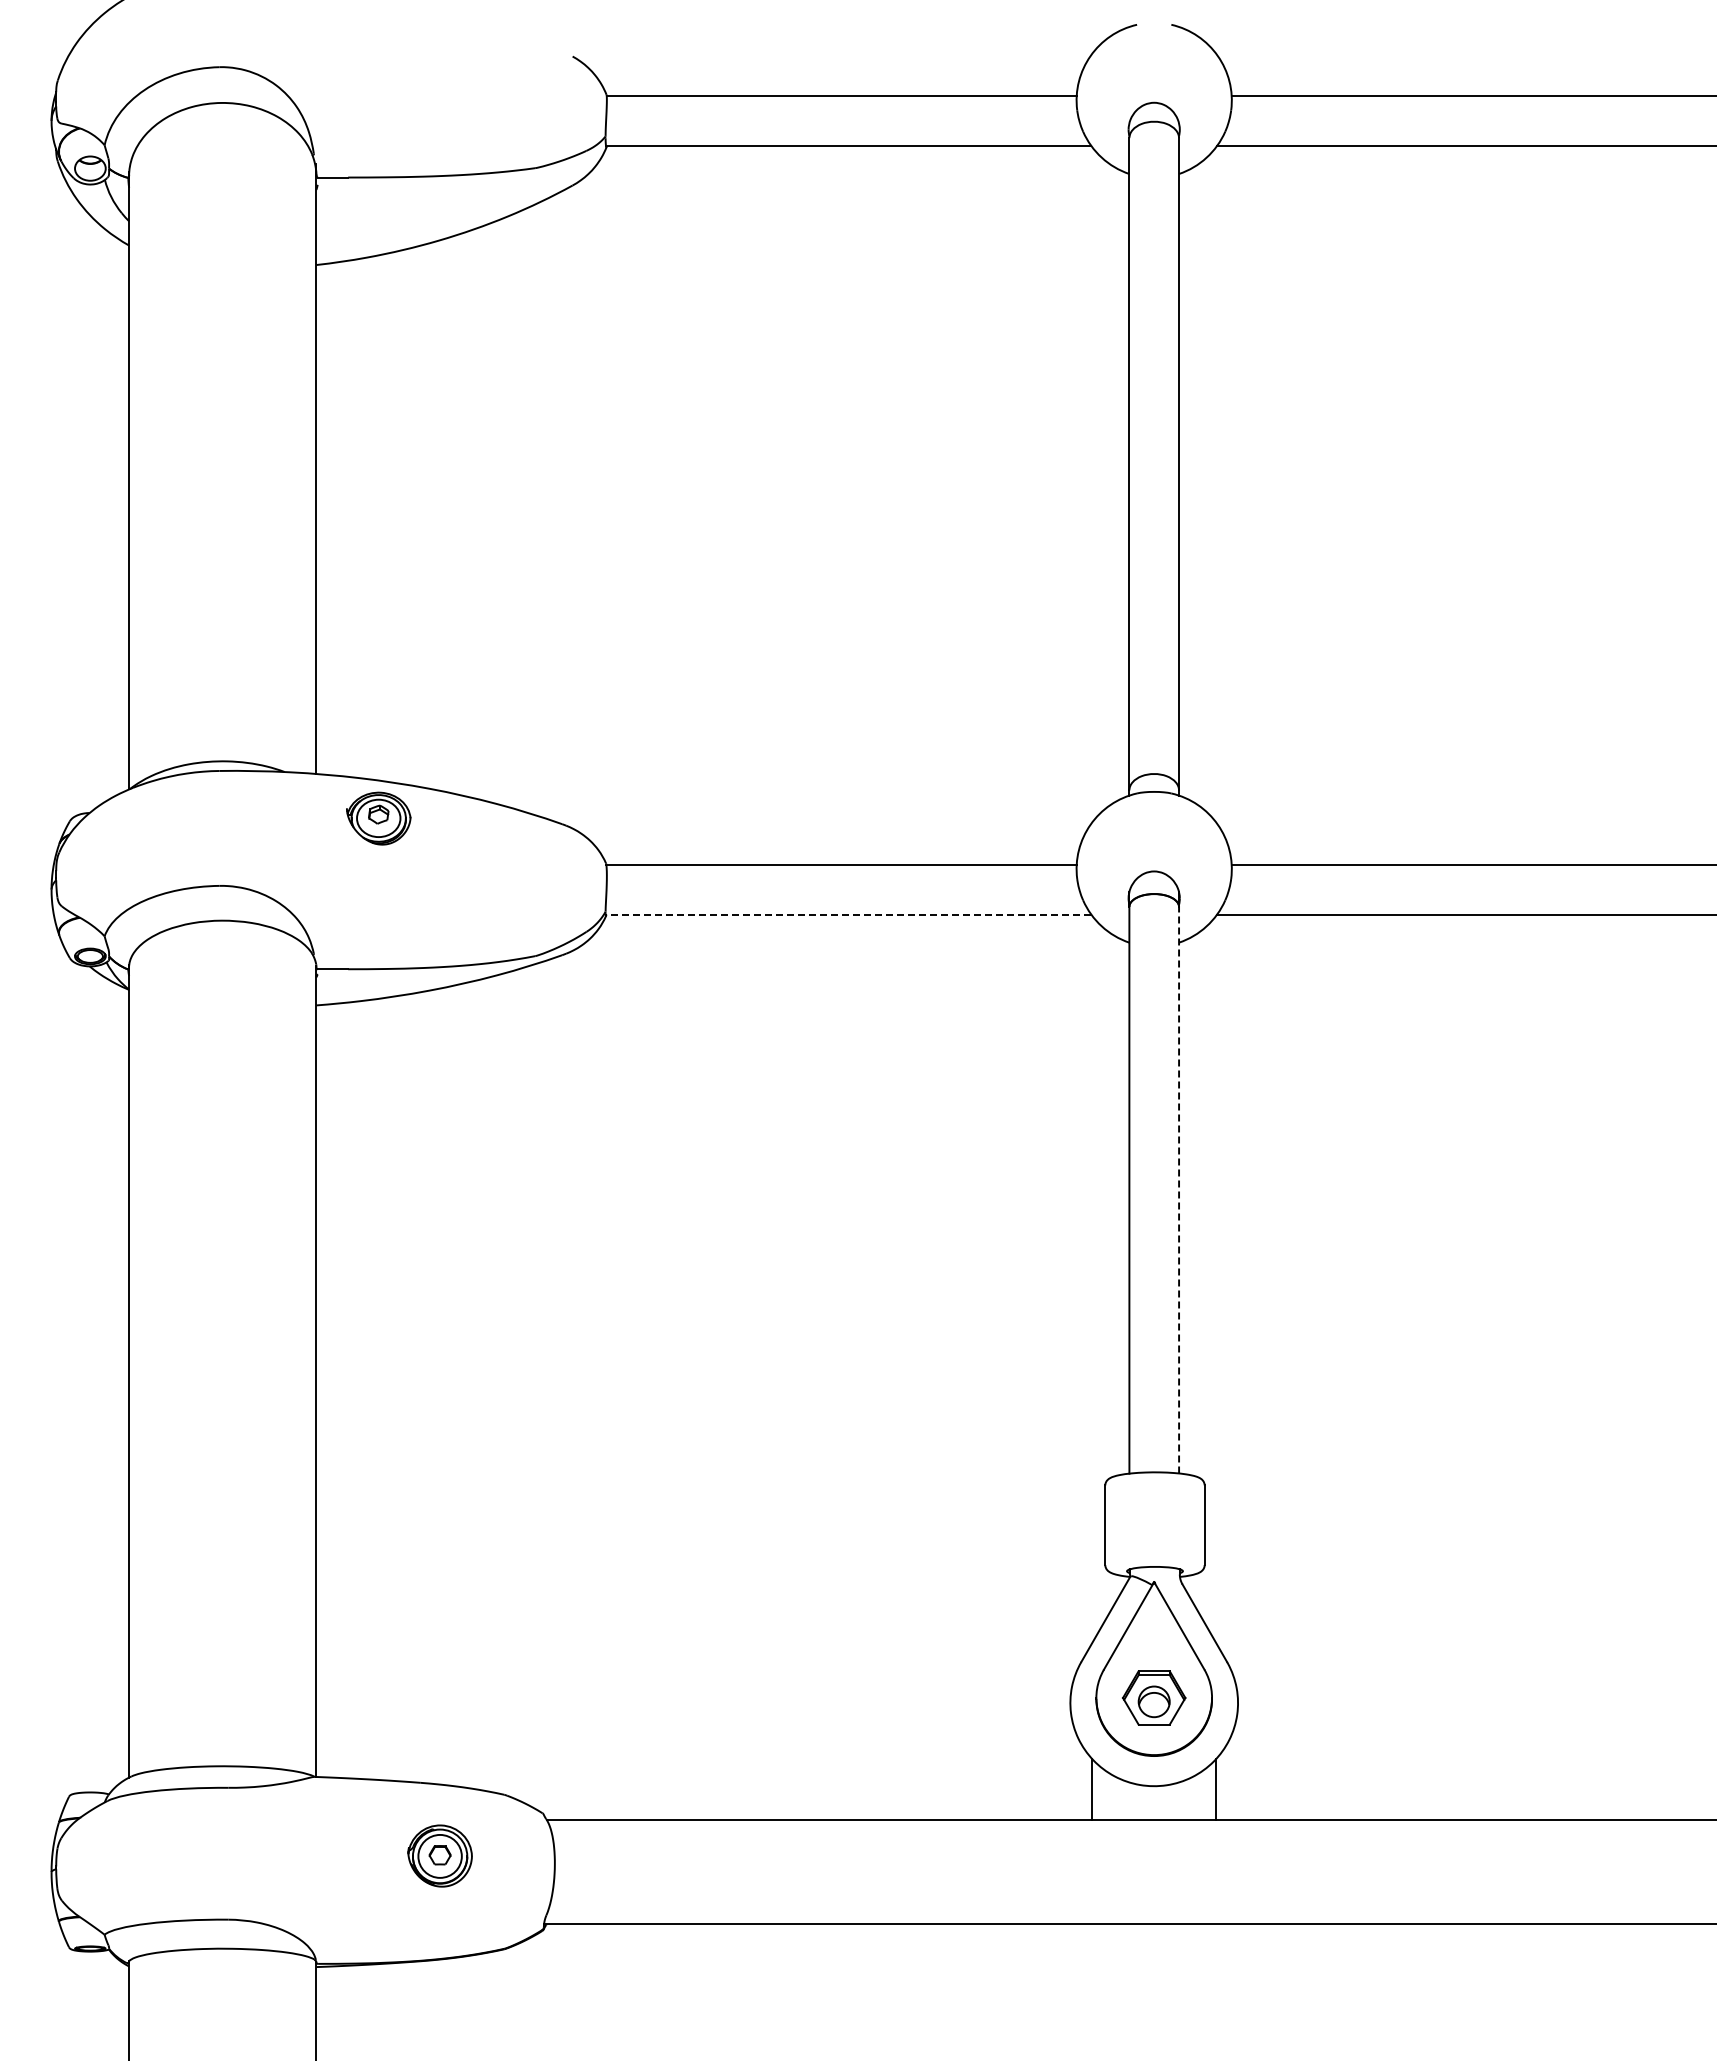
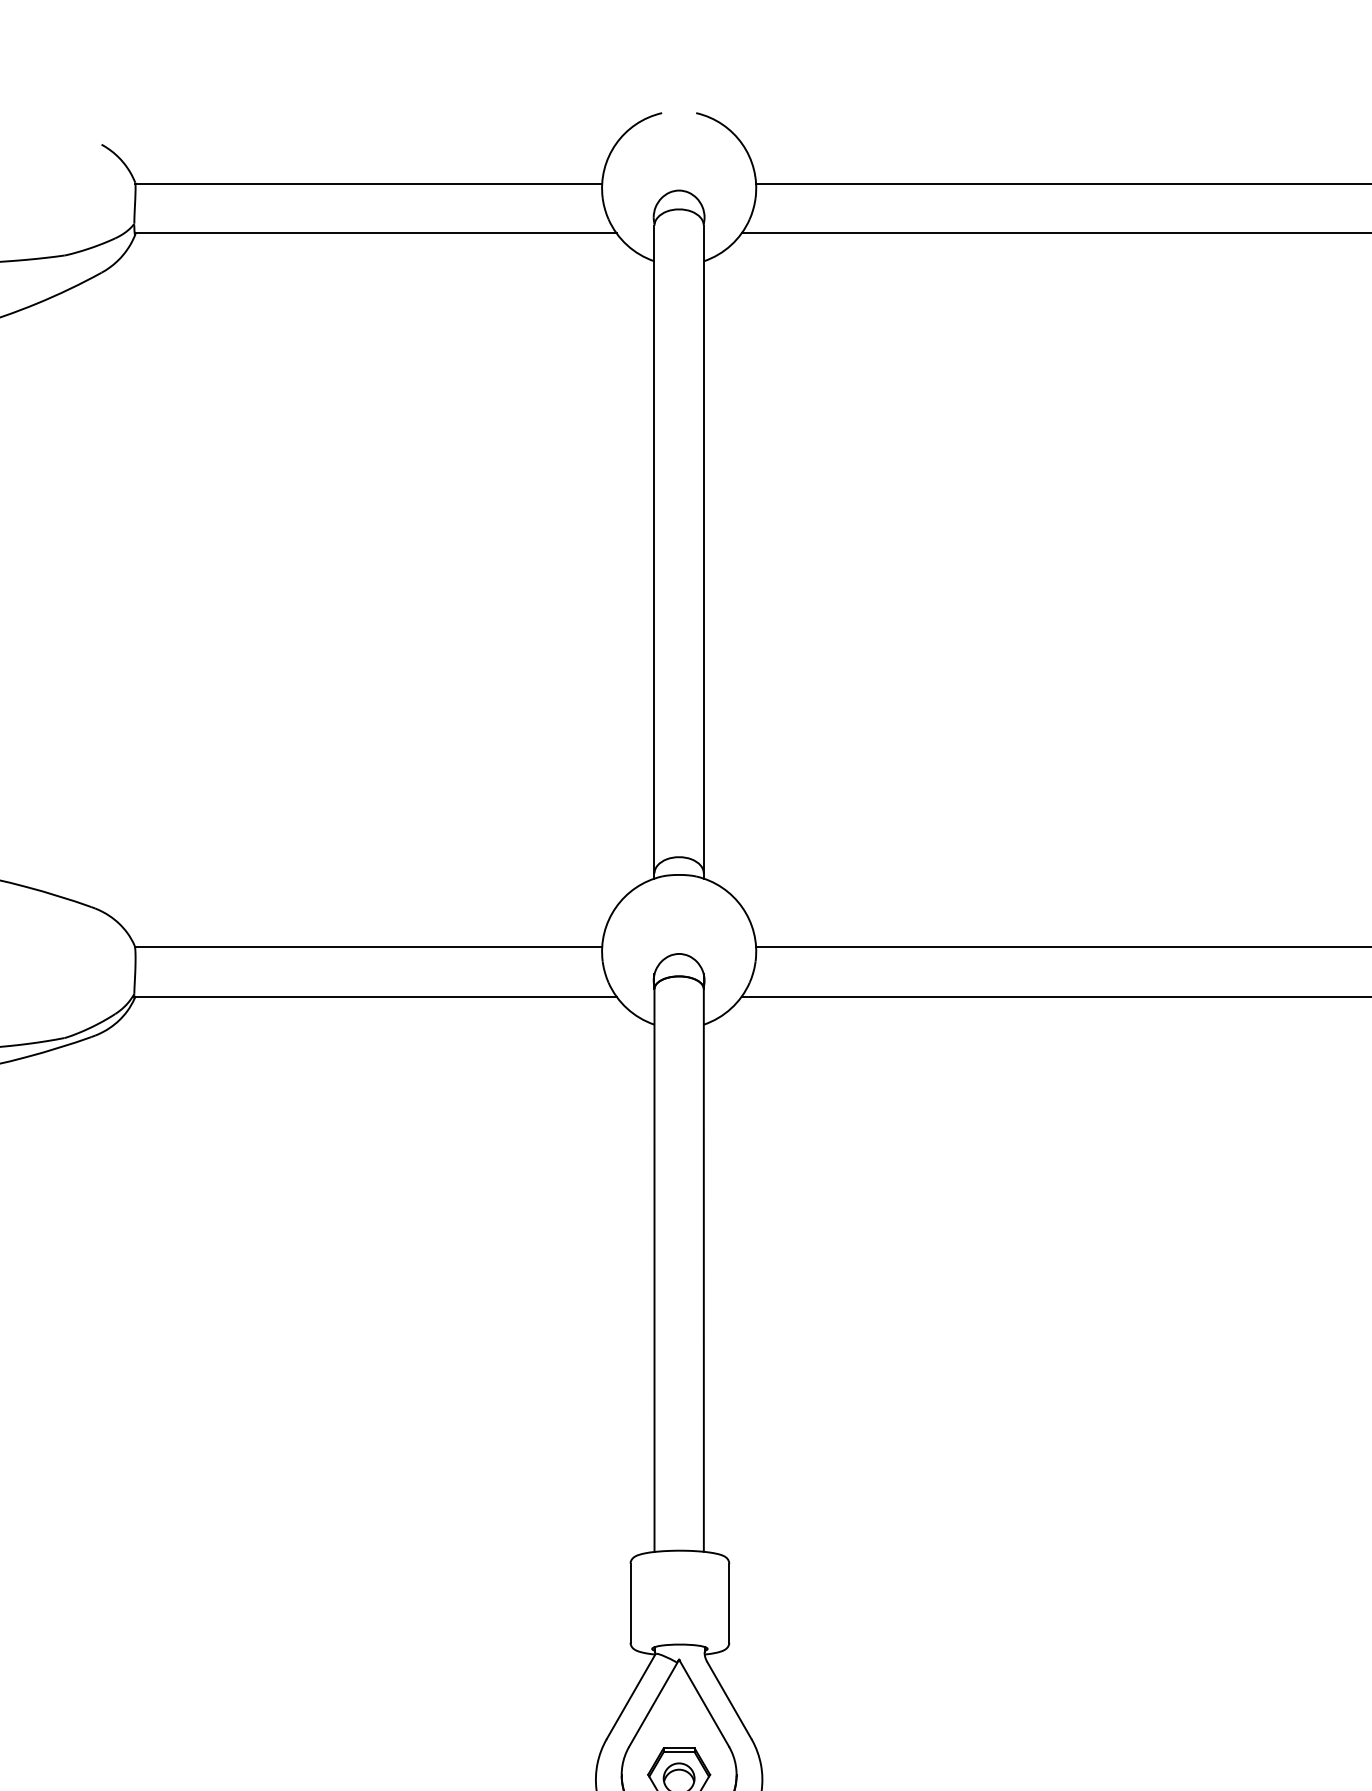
line: (848, 914) -> (375, 996), dashed -> solid
line: (1179, 1189) -> (704, 1269), dashed -> solid

